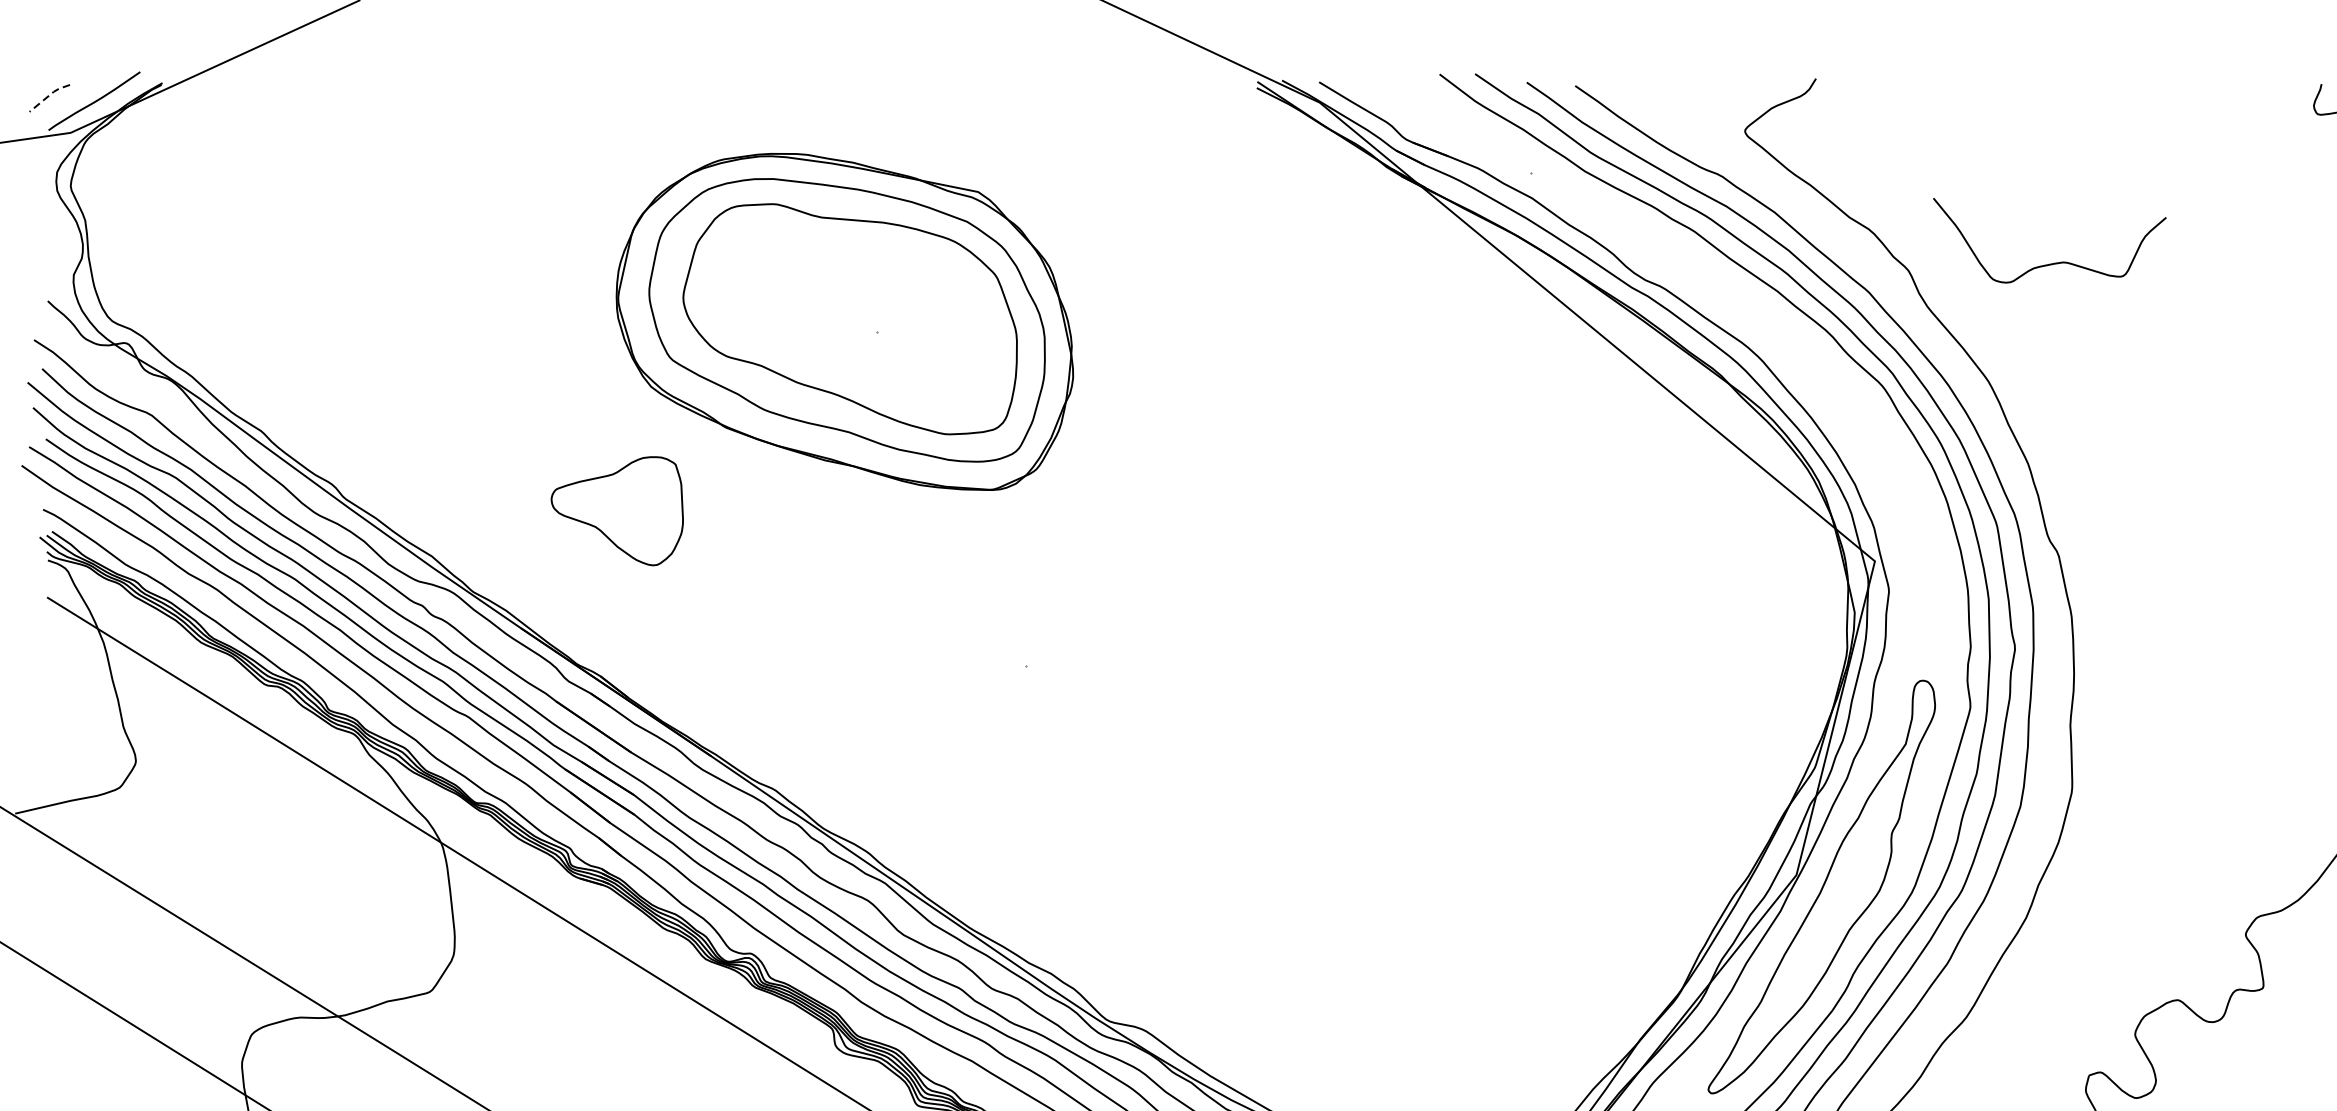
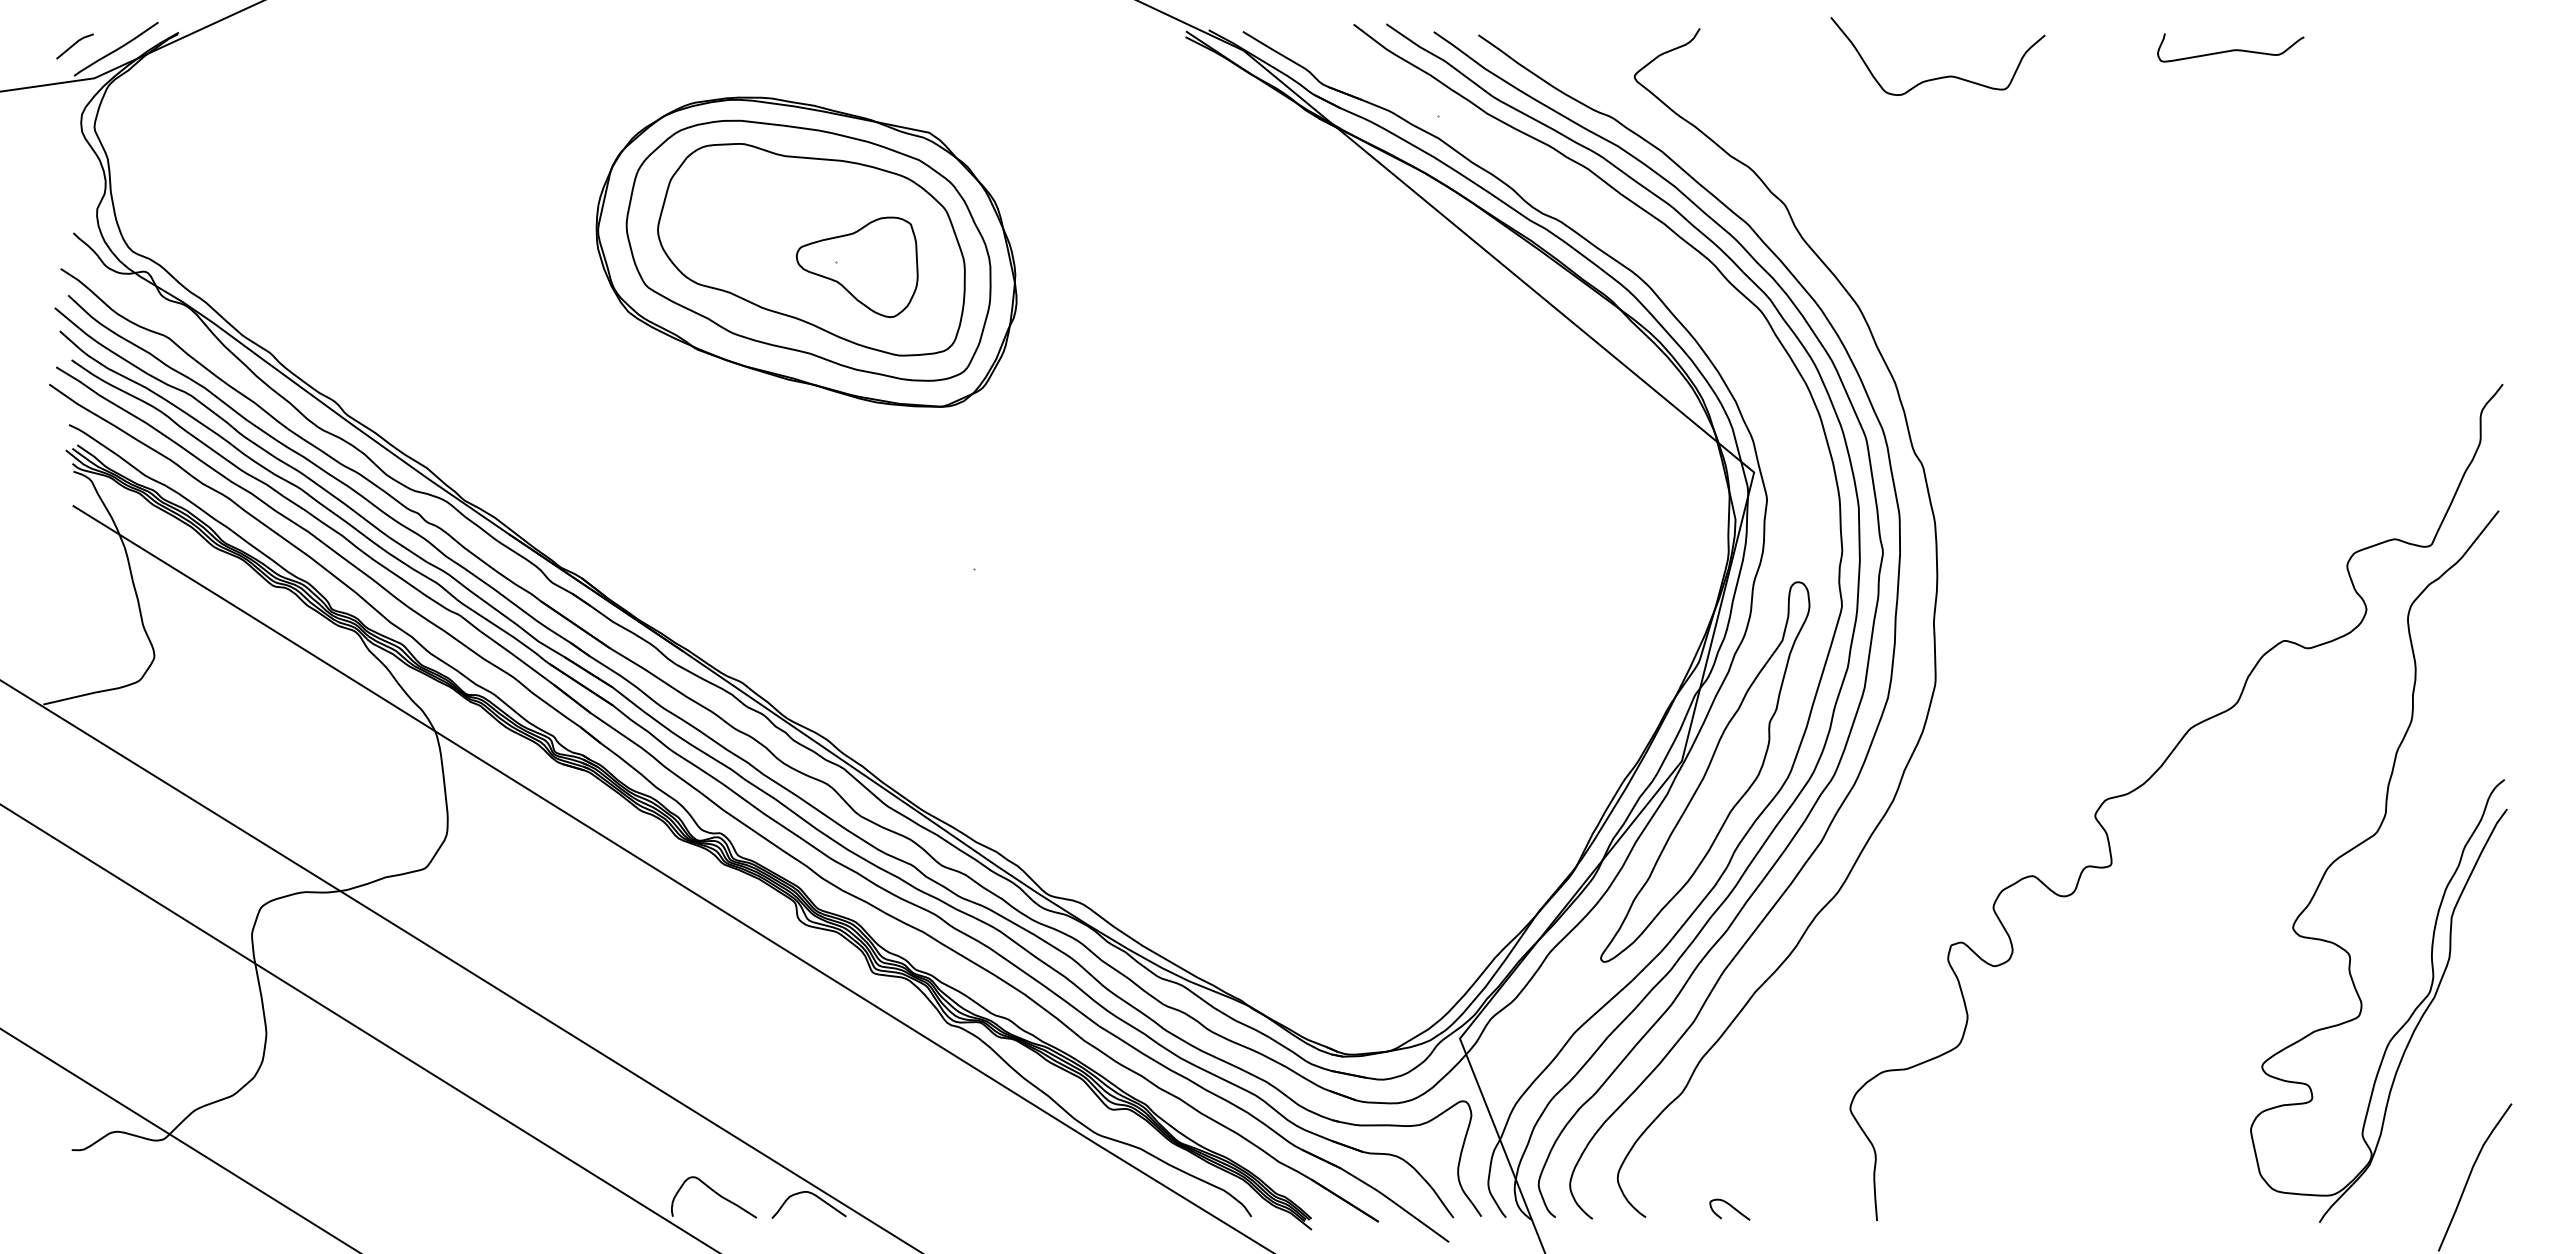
line: (50, 95) -> (75, 43), dashed -> solid
curve: (2053, 262) -> (1941, 76), moved
part: (616, 510) -> (856, 266), moved

